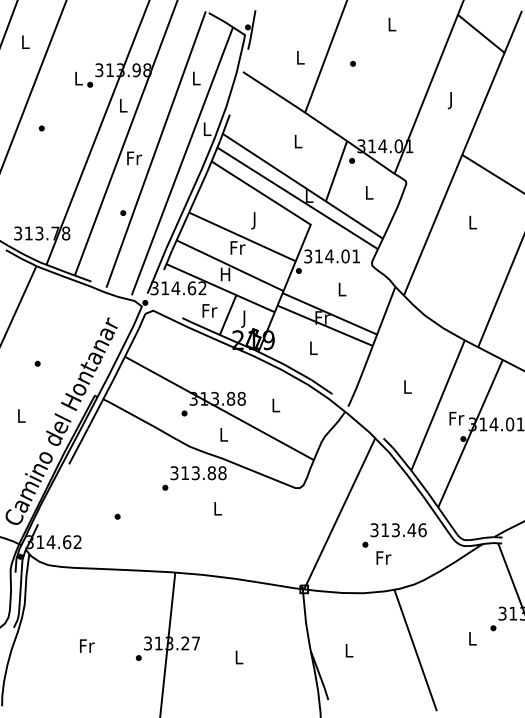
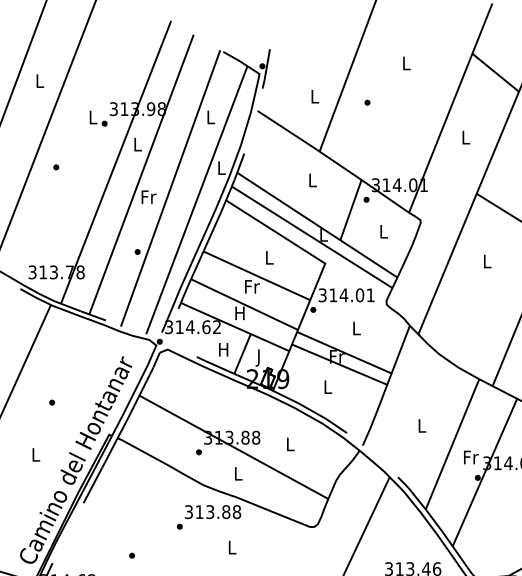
text: (451, 100) -> (465, 139), J -> L
text: (255, 220) -> (269, 259), J -> L
text: (209, 310) -> (223, 349), Fr -> H

